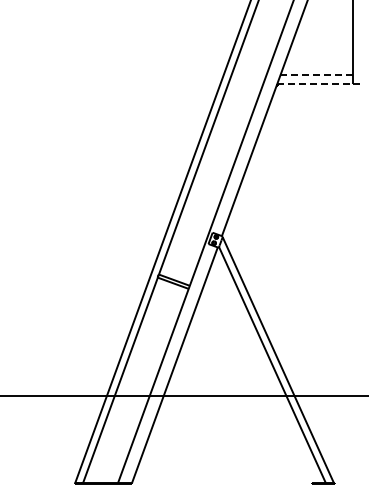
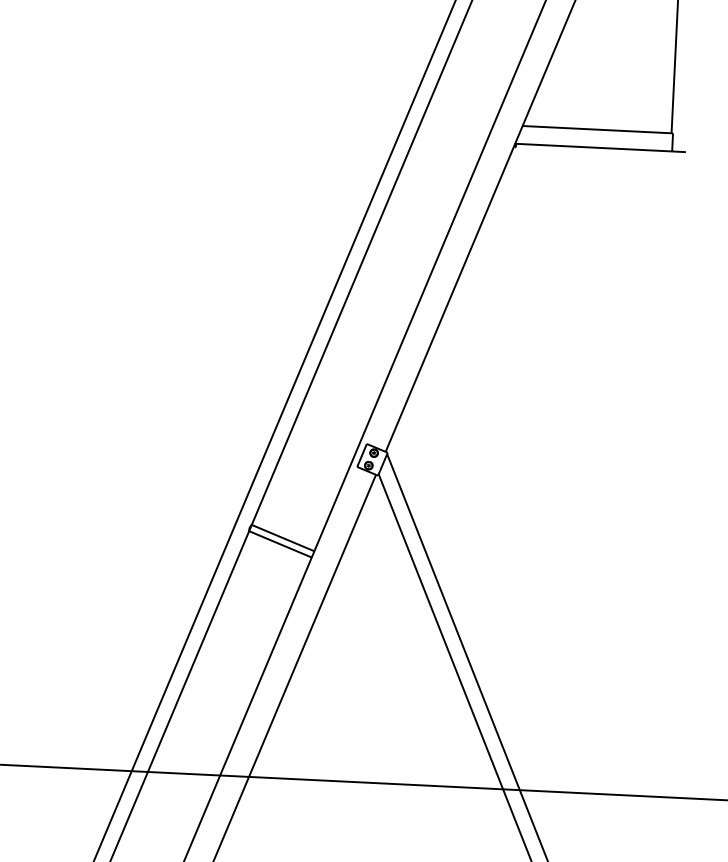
line: (316, 75) -> (597, 129), dashed -> solid
line: (315, 84) -> (594, 148), dashed -> solid

